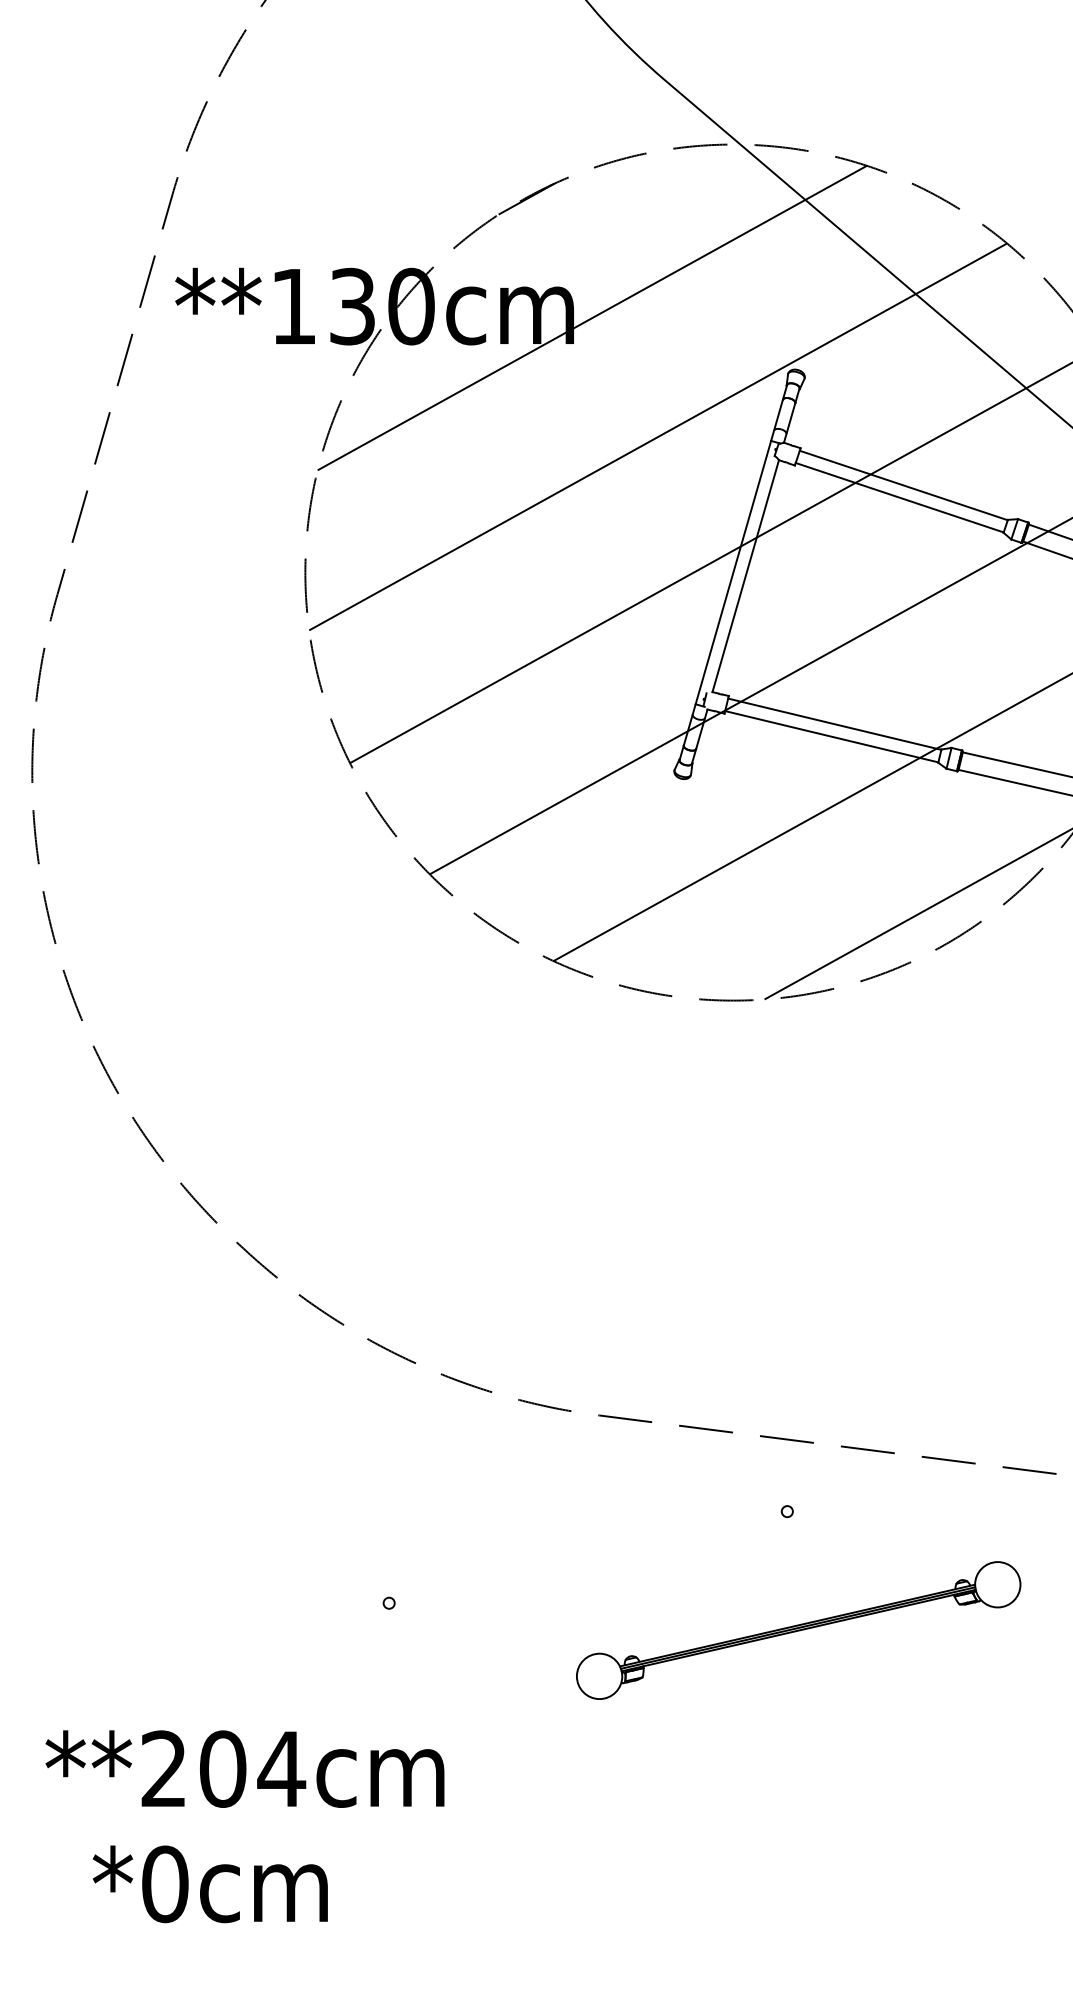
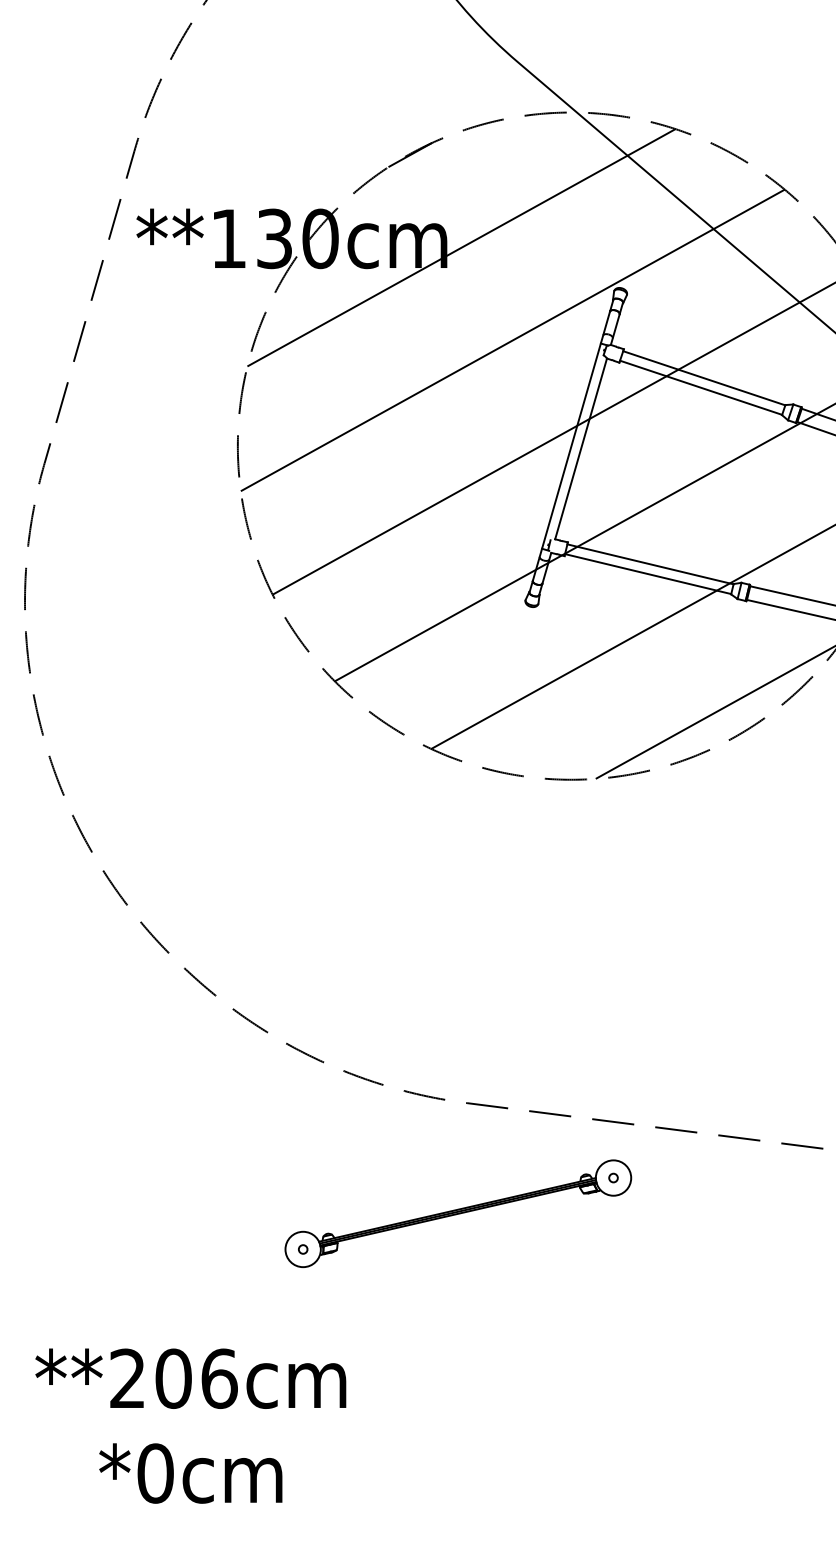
part: (798, 1630) -> (458, 1213), moved
text: (281, 1768) -> (219, 1378), **204cm -> **206cm
text: (209, 1884) -> (190, 1473), moved

